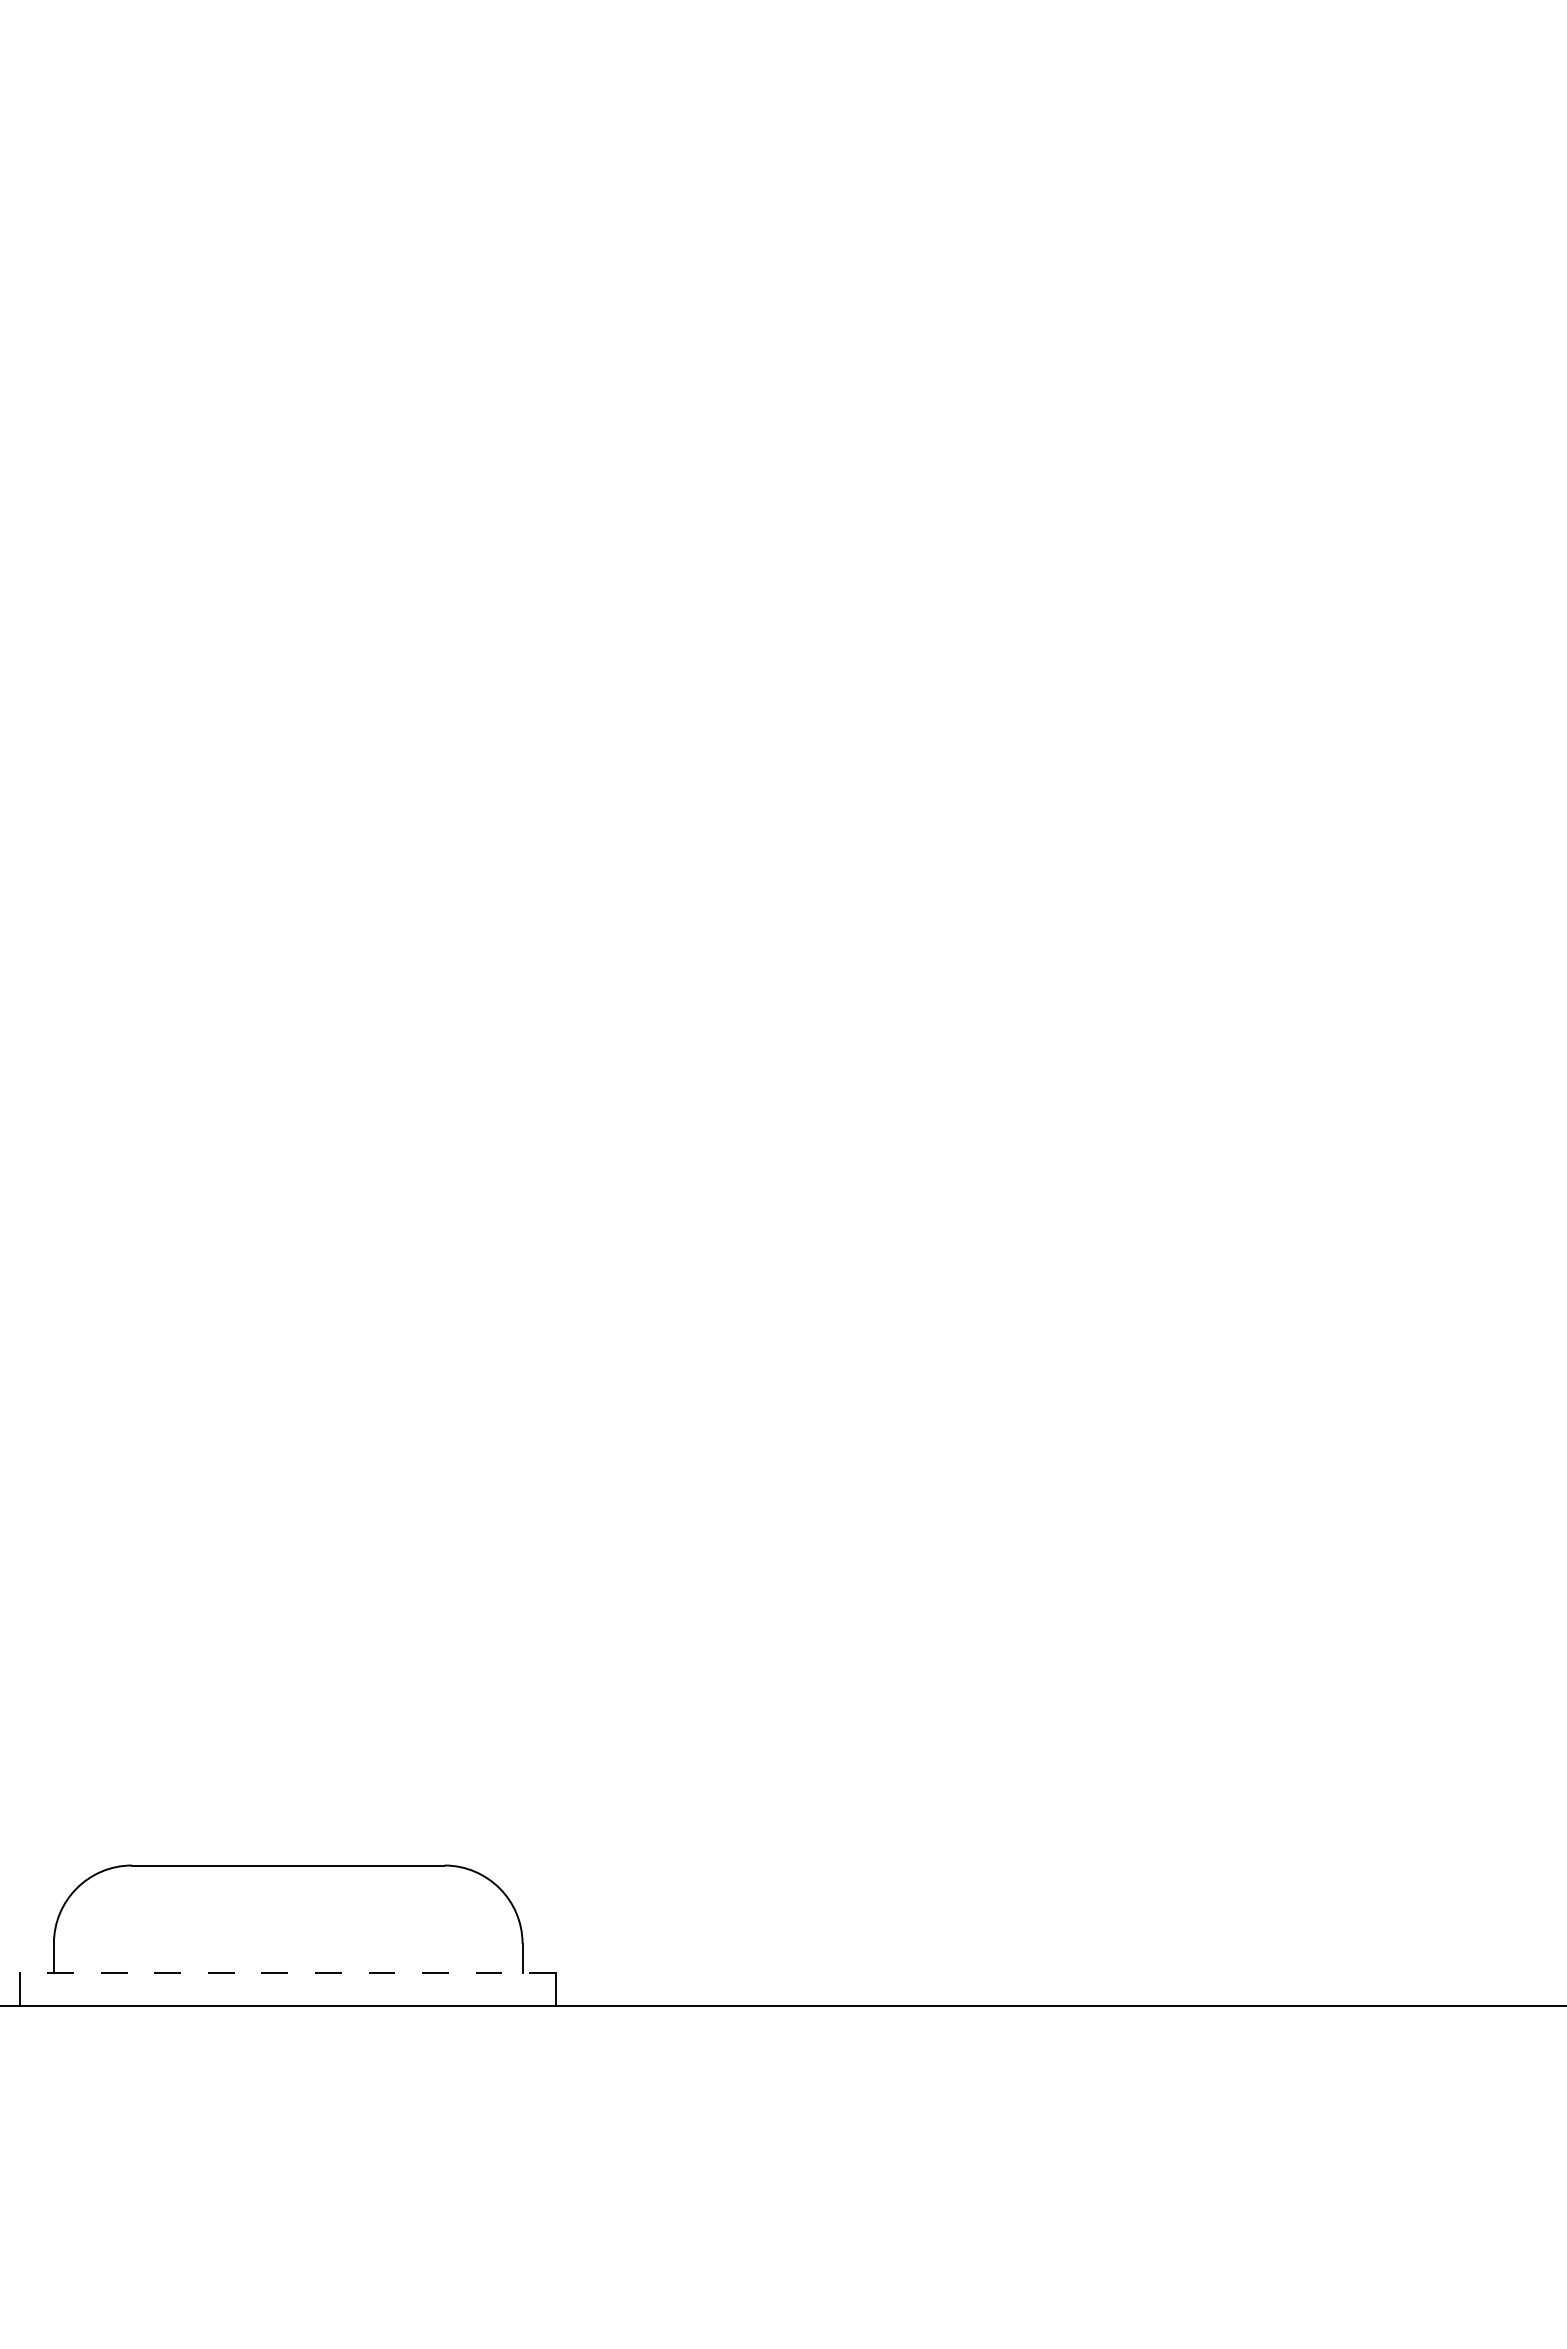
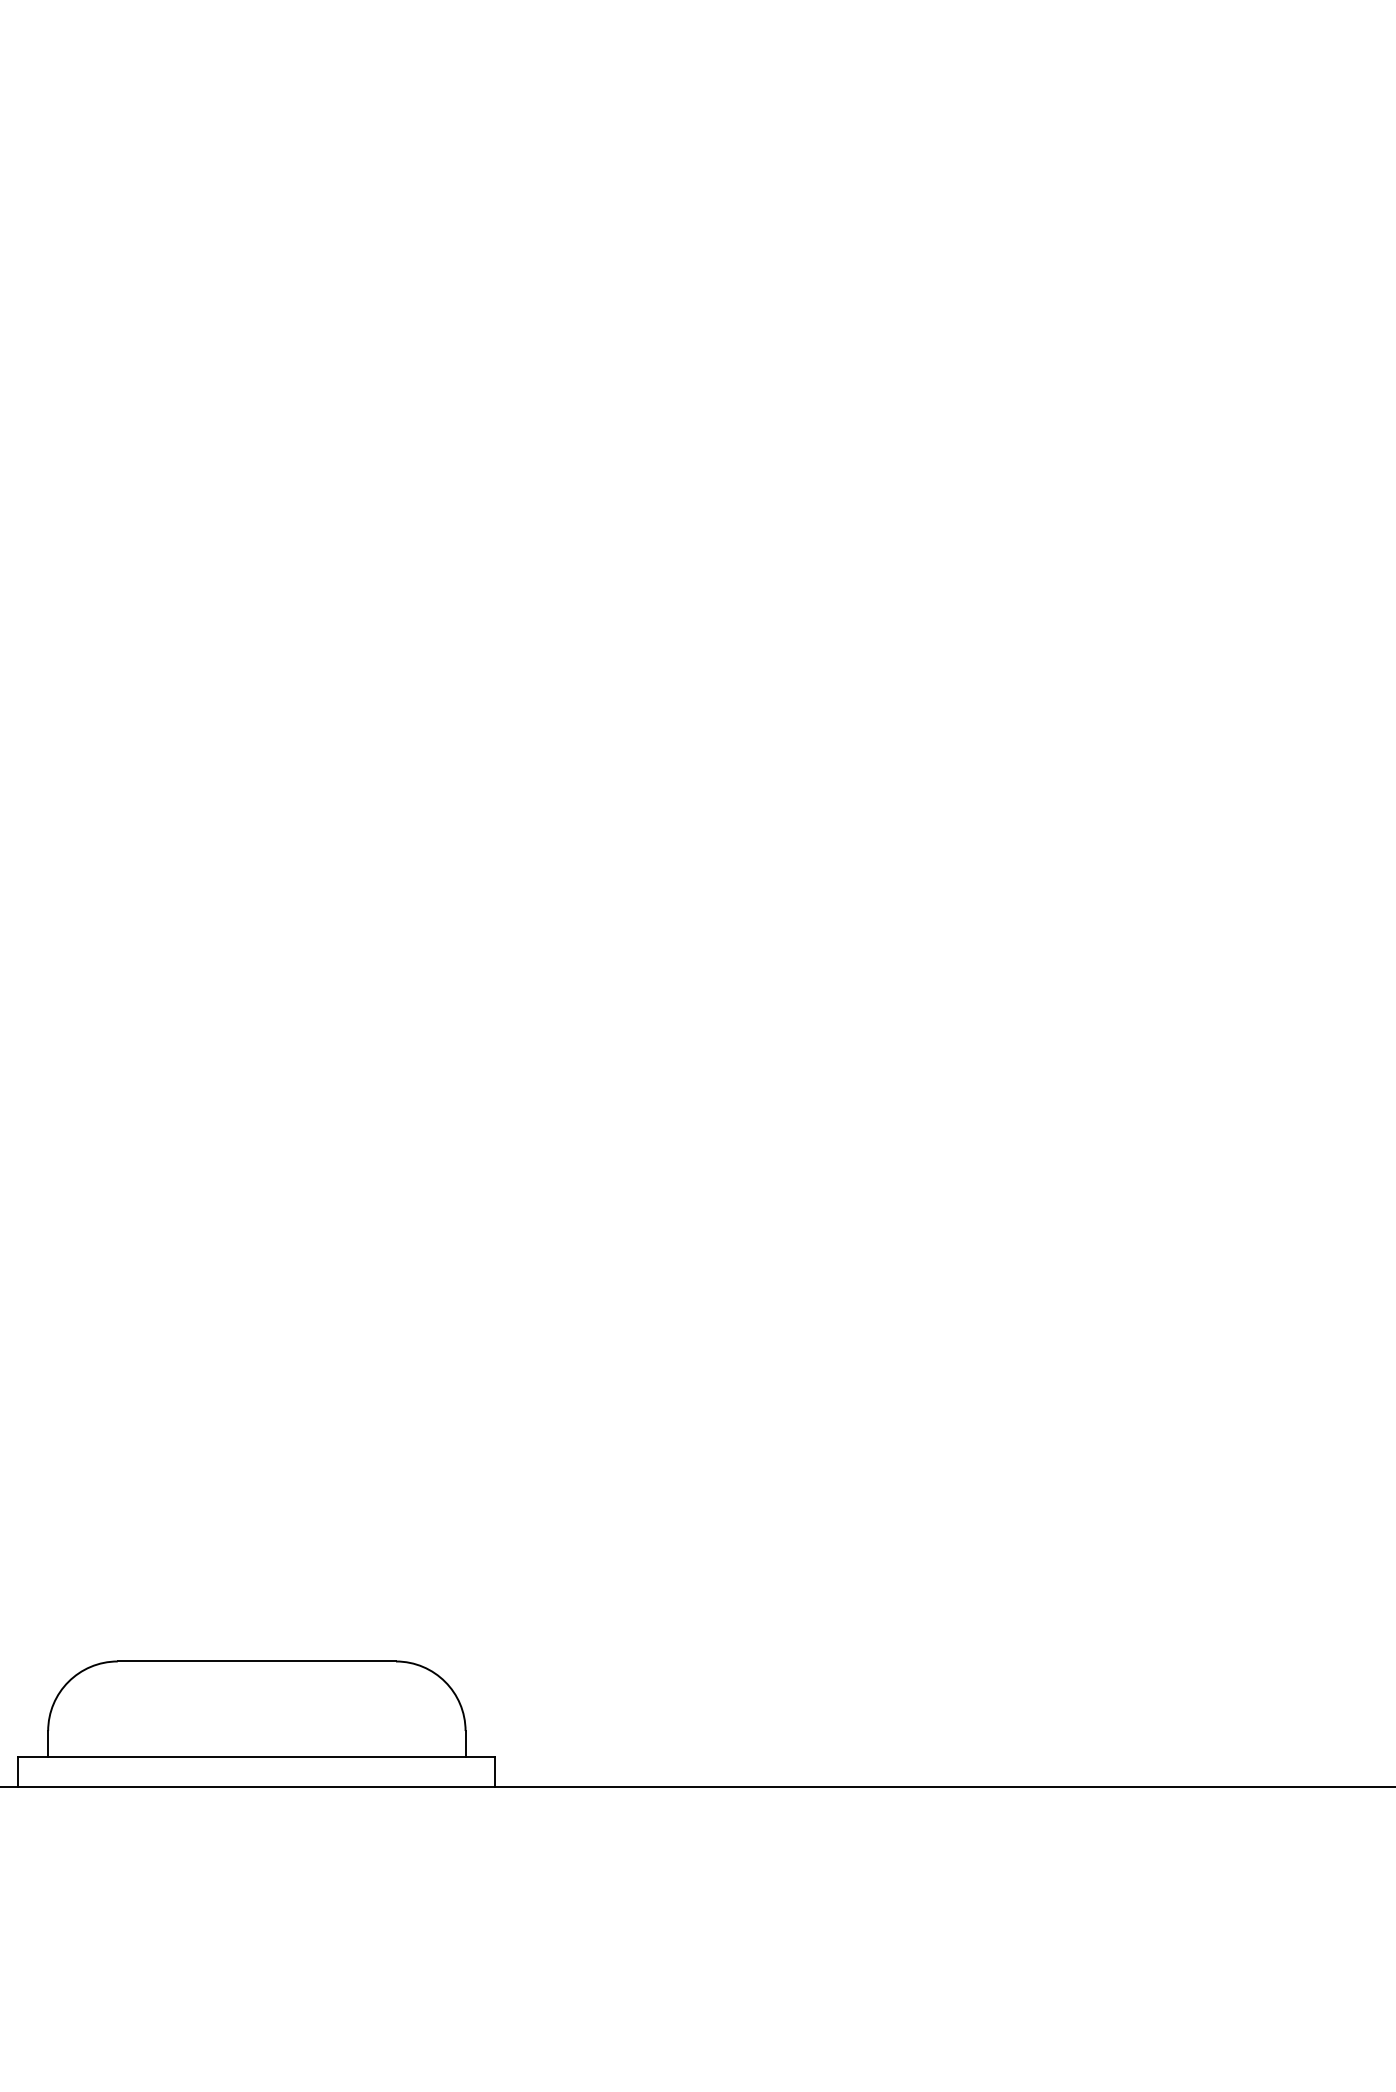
line: (288, 1972) -> (257, 1756), dashed -> solid

